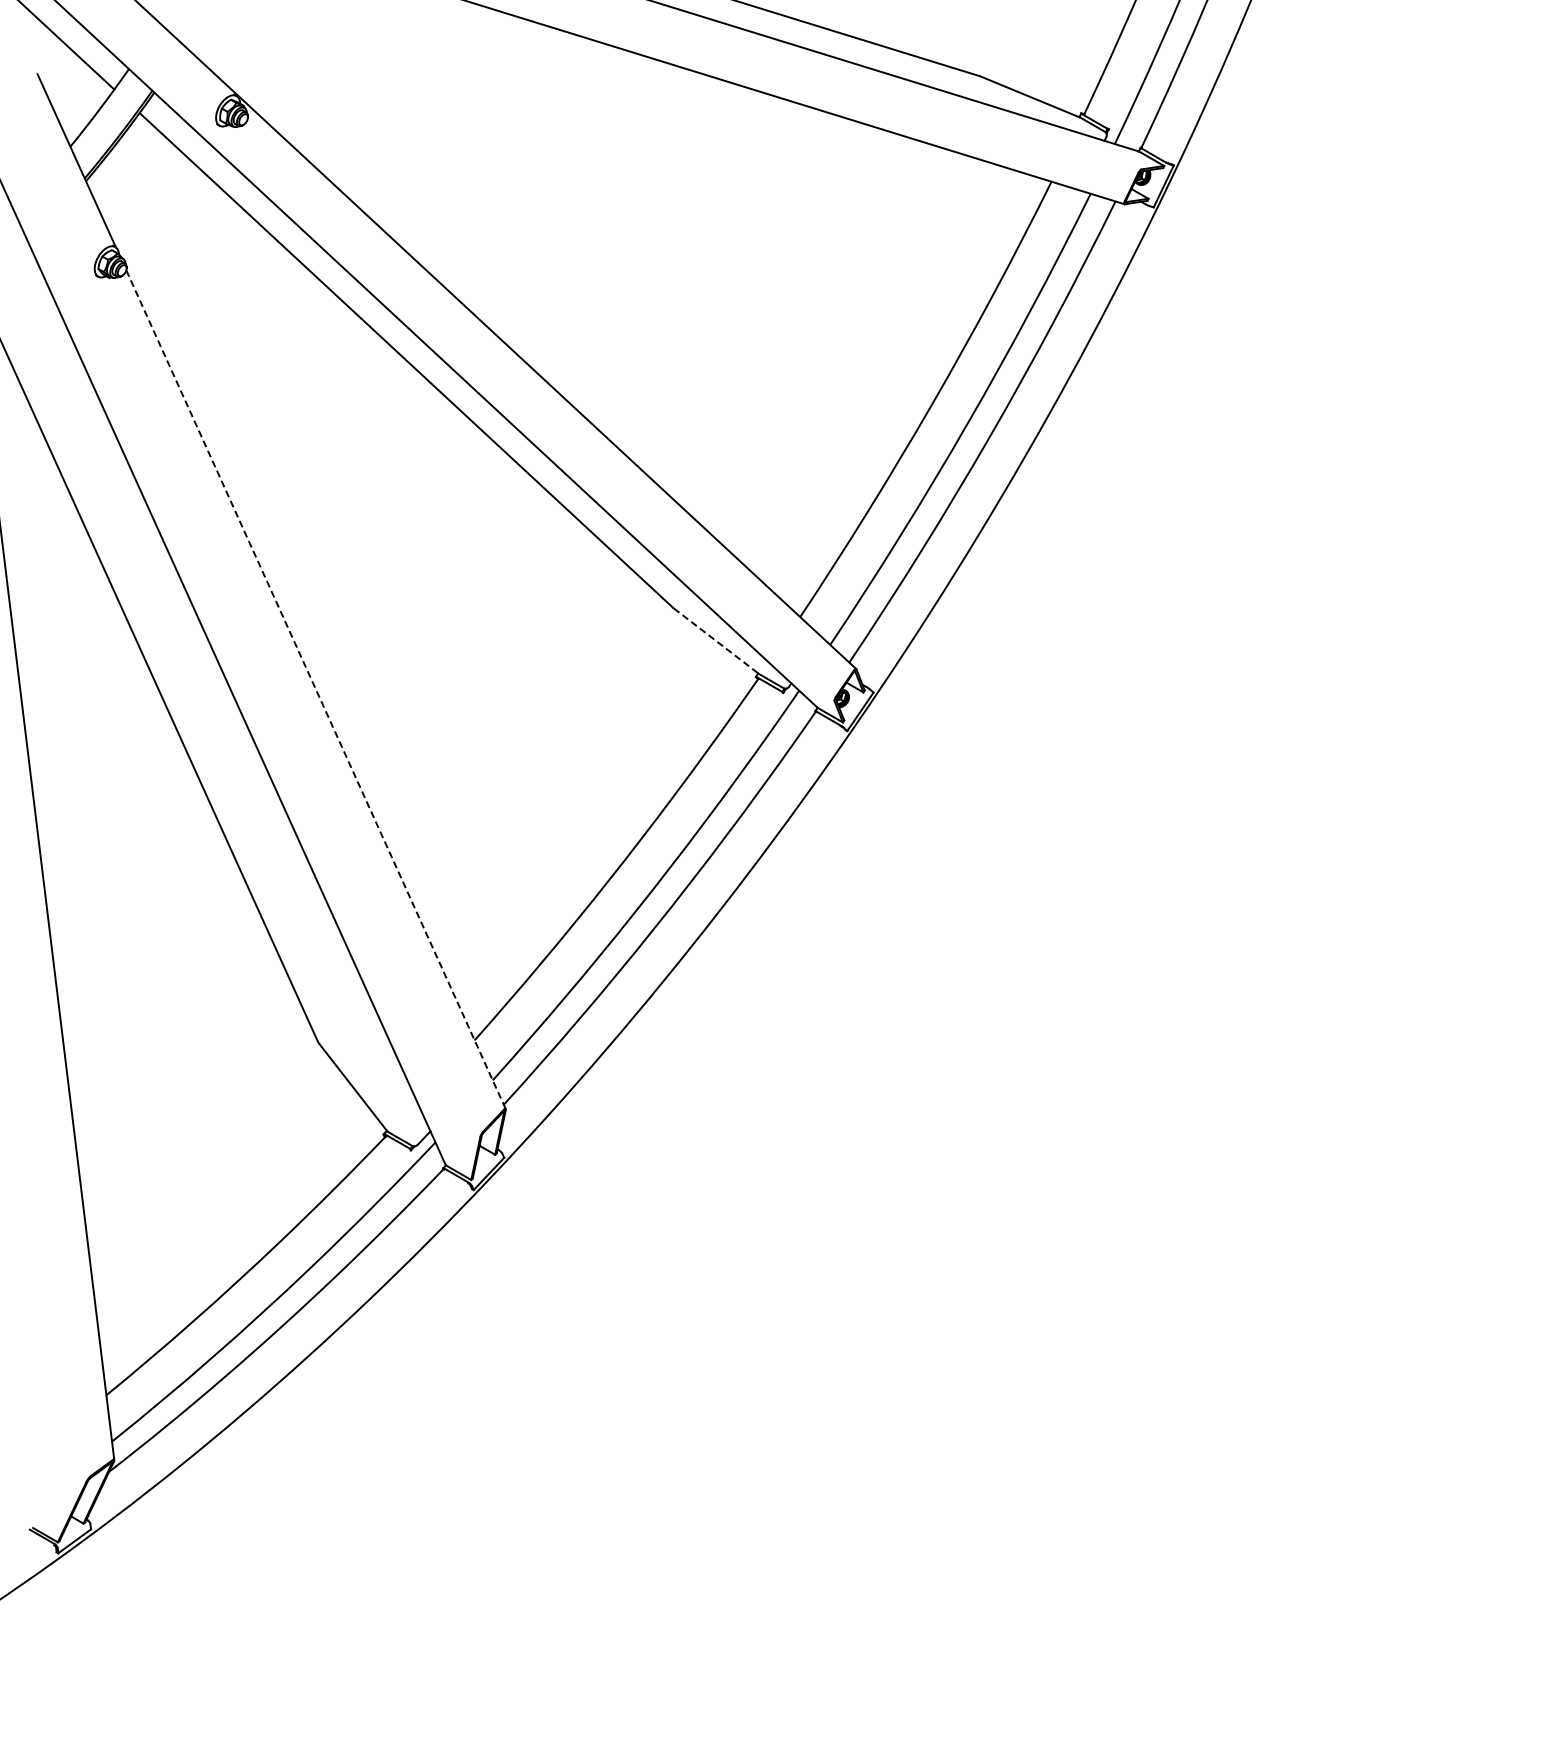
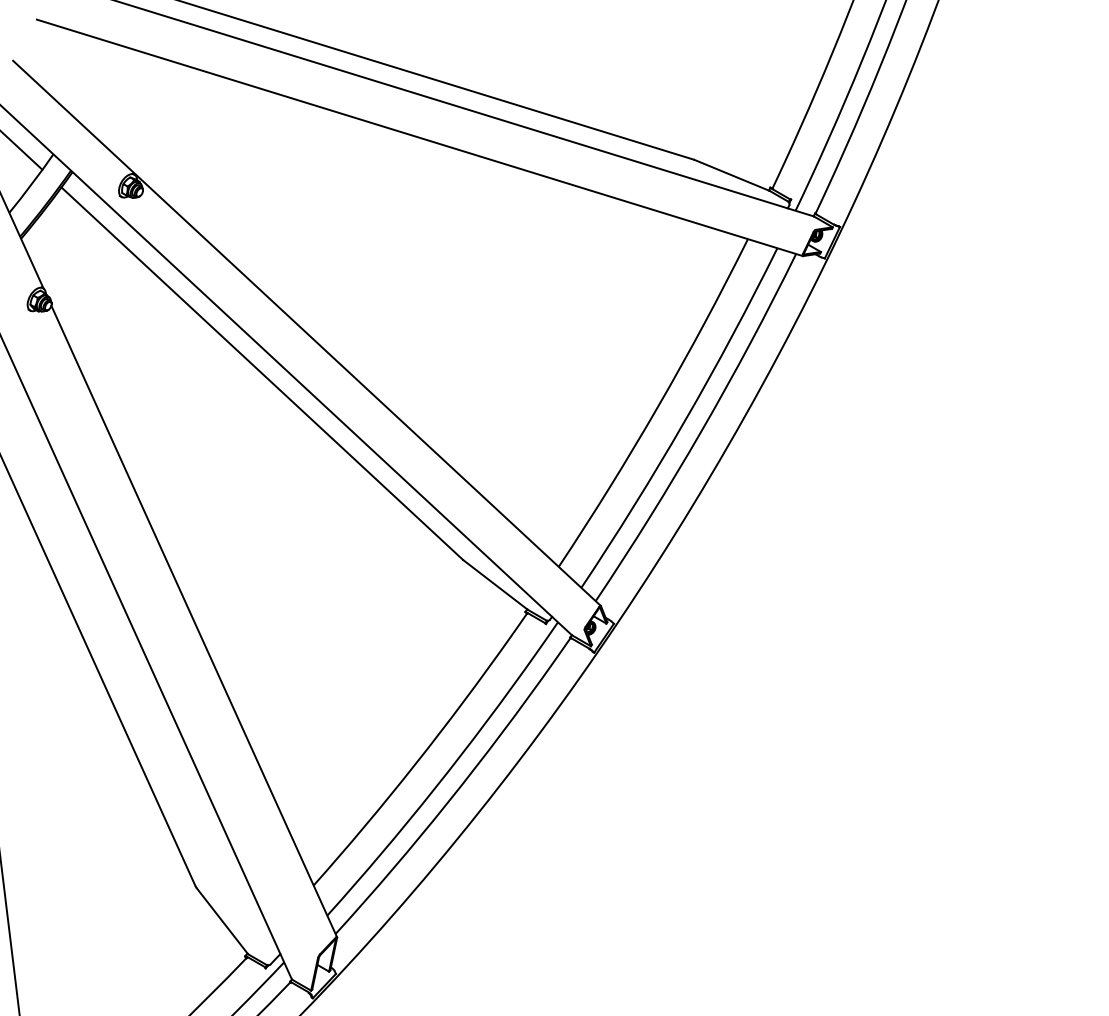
line: (716, 641) -> (495, 585), dashed -> solid
line: (316, 690) -> (194, 622), dashed -> solid

